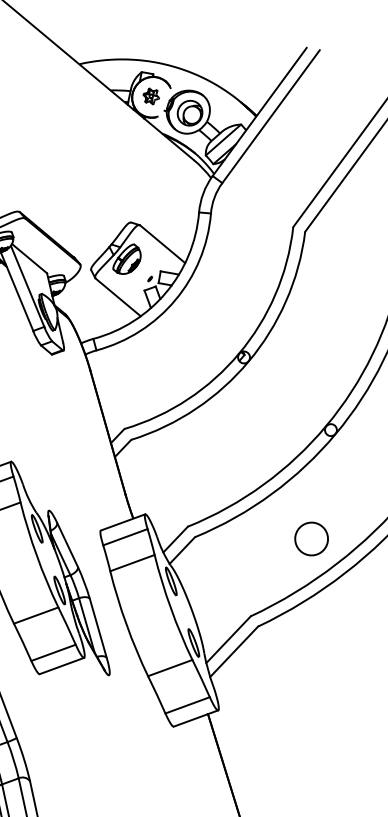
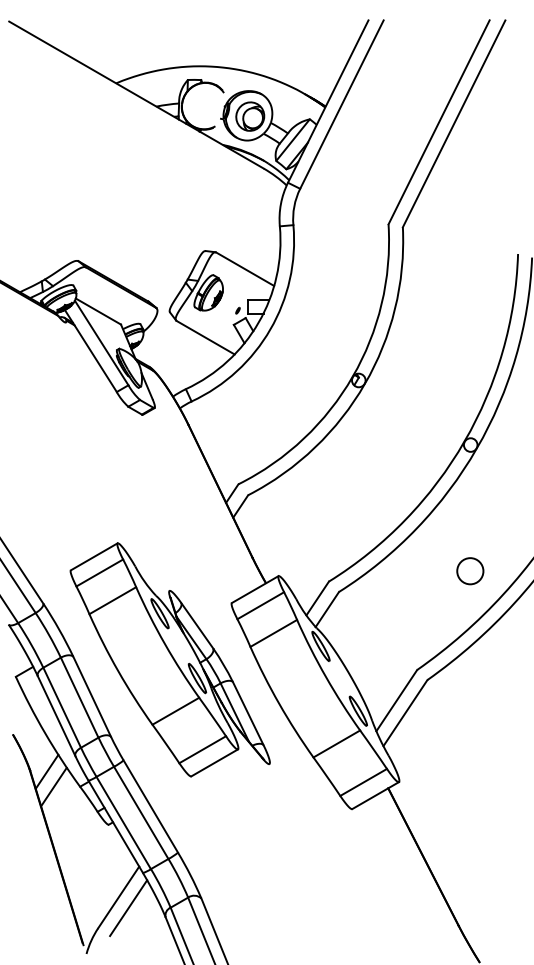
part: (151, 96) -> (203, 105), removed
circle: (311, 538) -> (470, 570), size x0.7

